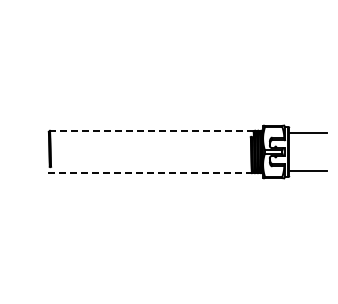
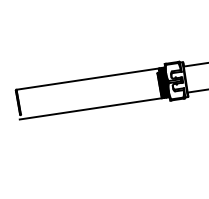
line: (151, 130) -> (87, 78), dashed -> solid
line: (150, 173) -> (91, 109), dashed -> solid

